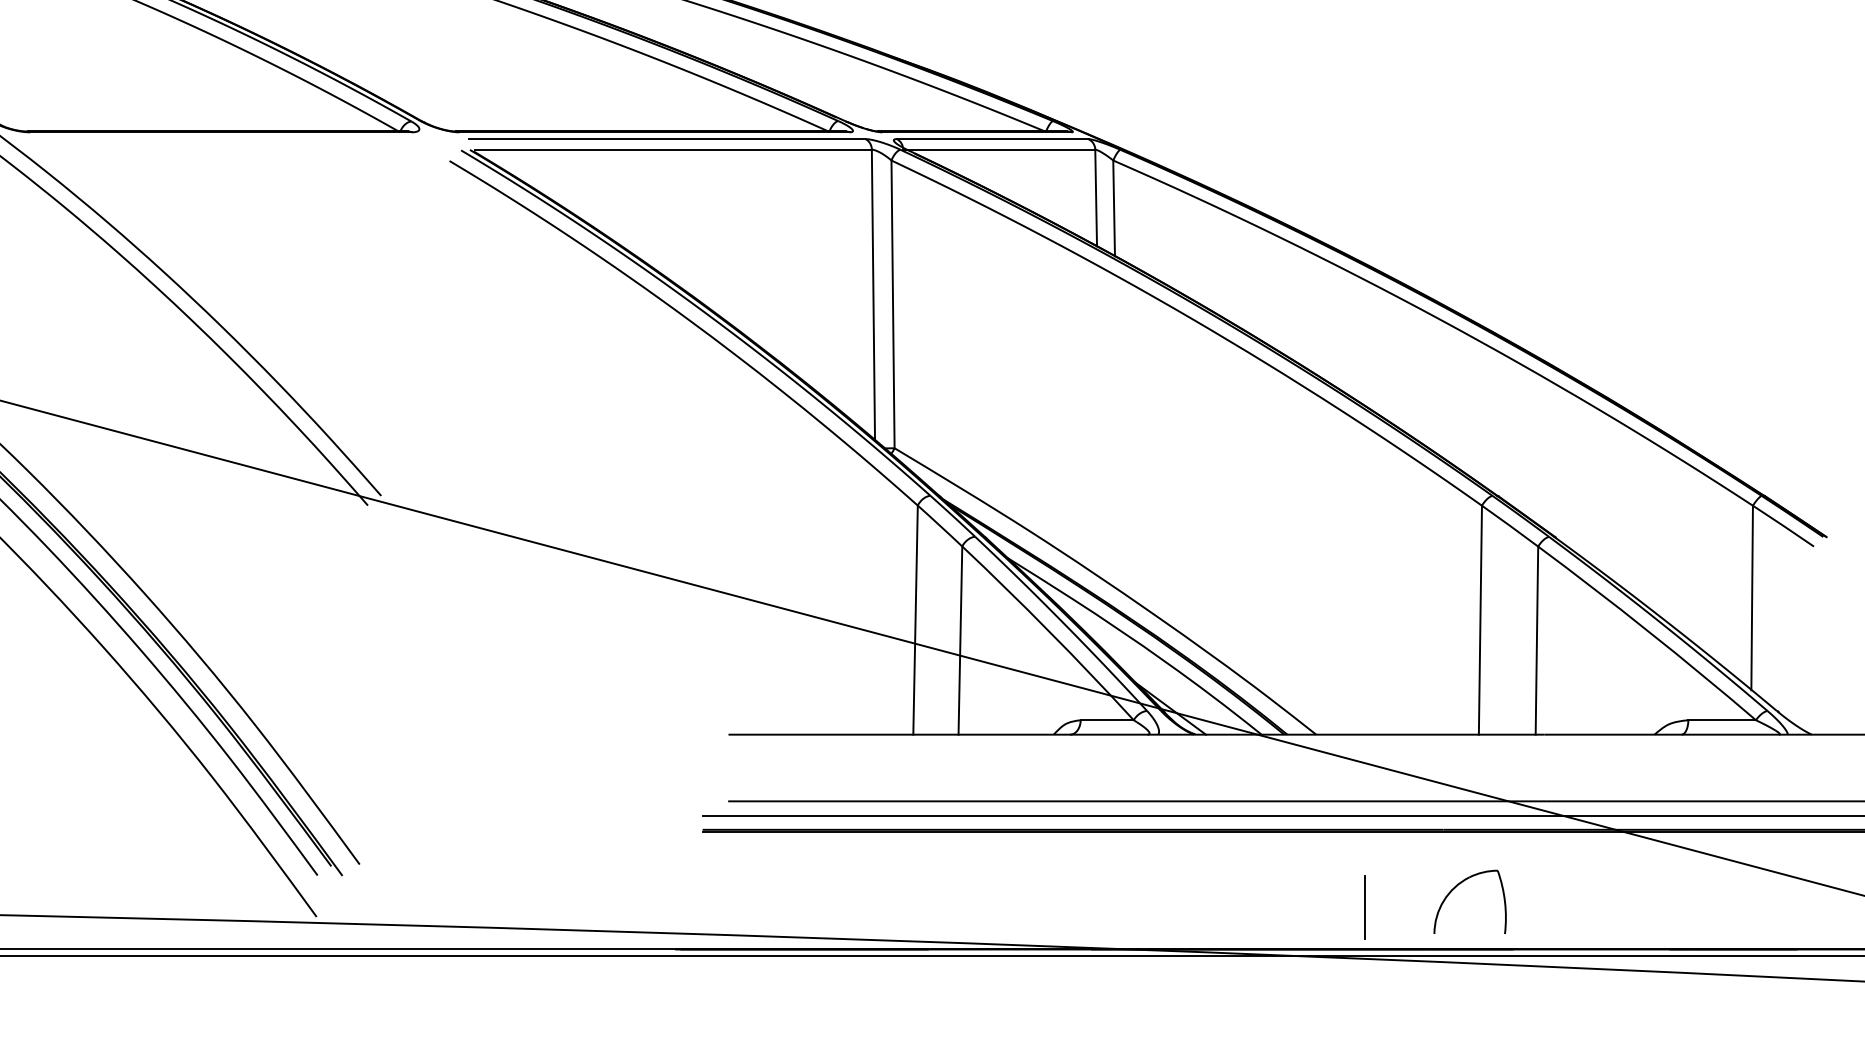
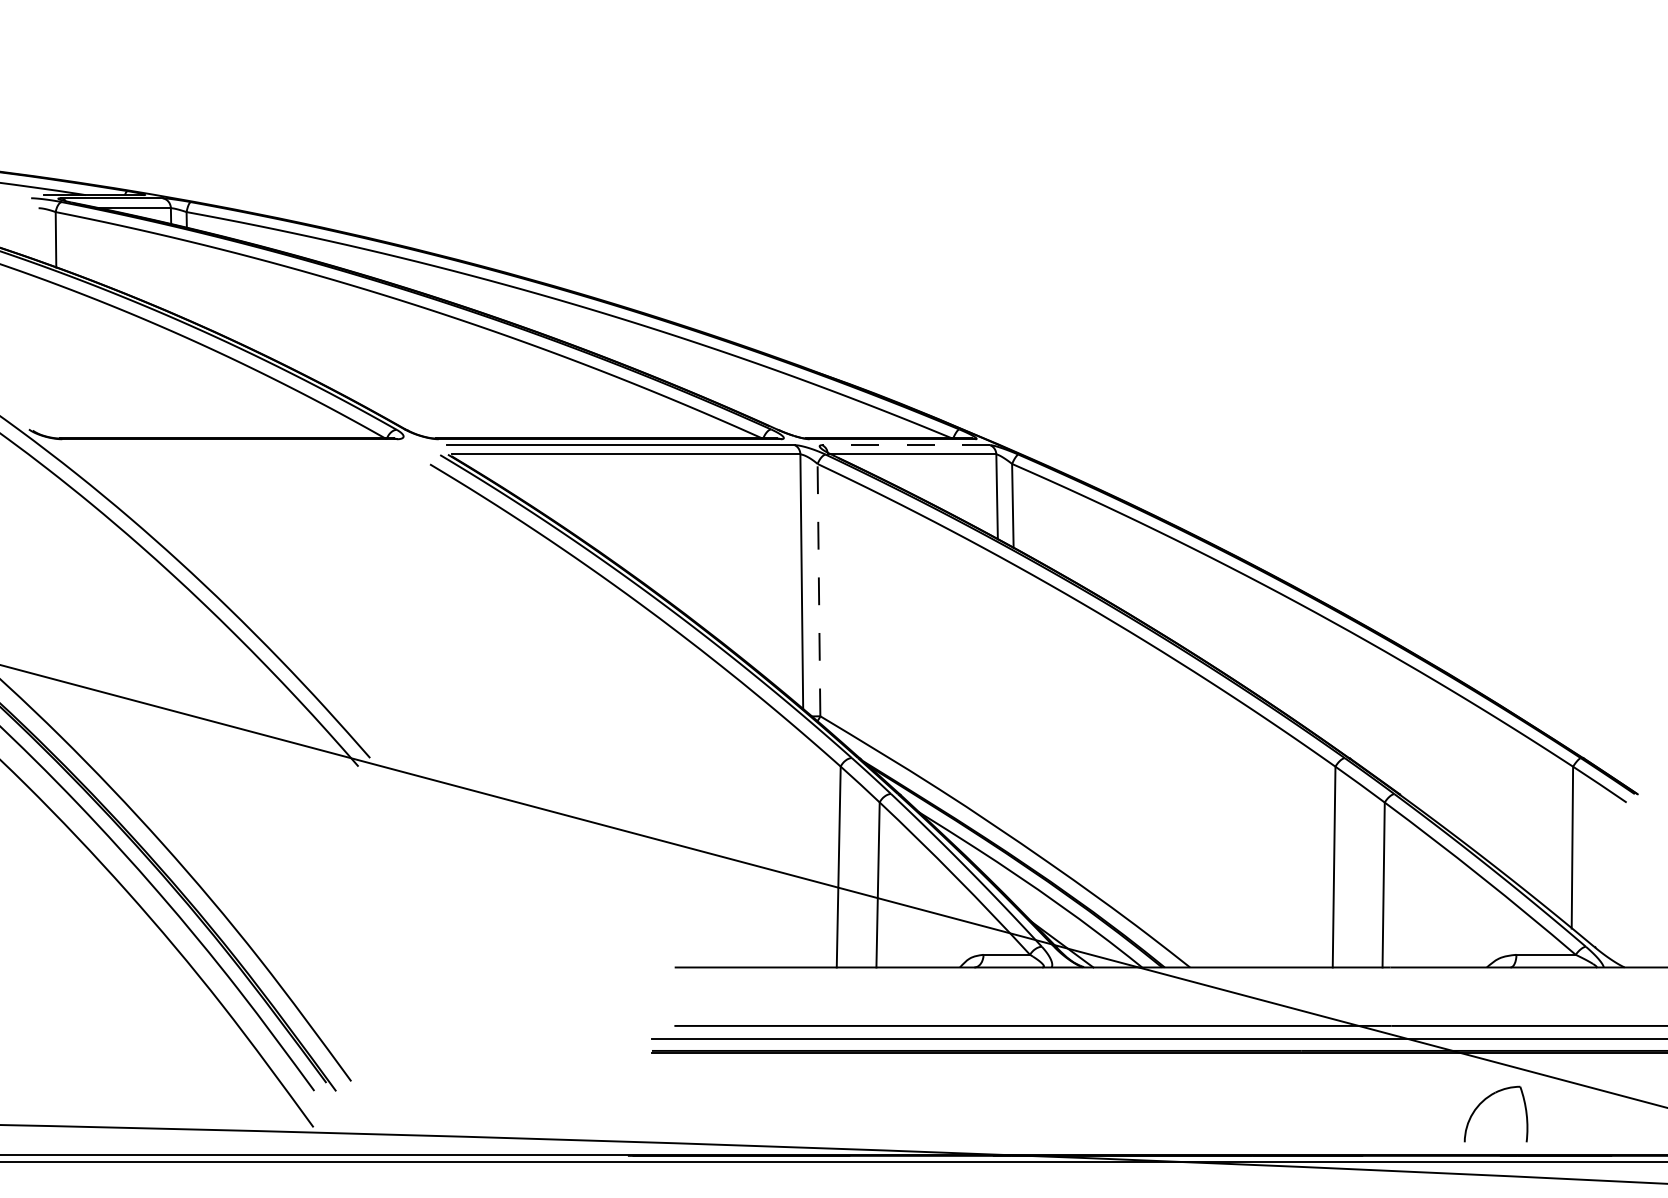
line: (992, 139) -> (906, 445), solid -> dashed
line: (892, 303) -> (818, 589), solid -> dashed
part: (1456, 887) -> (1484, 1101), moved
line: (1364, 908) -> (1232, 1119), removed

